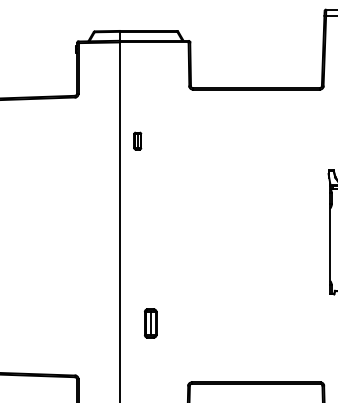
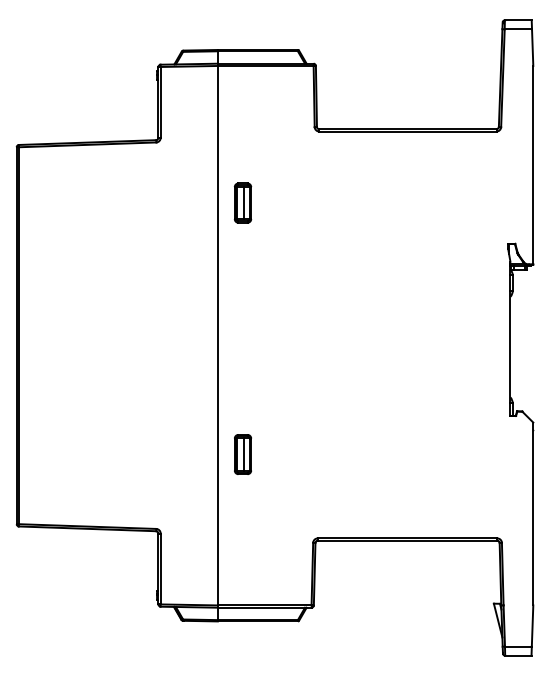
part: (137, 140) -> (242, 202), size x1.67
part: (150, 323) -> (242, 454), moved

